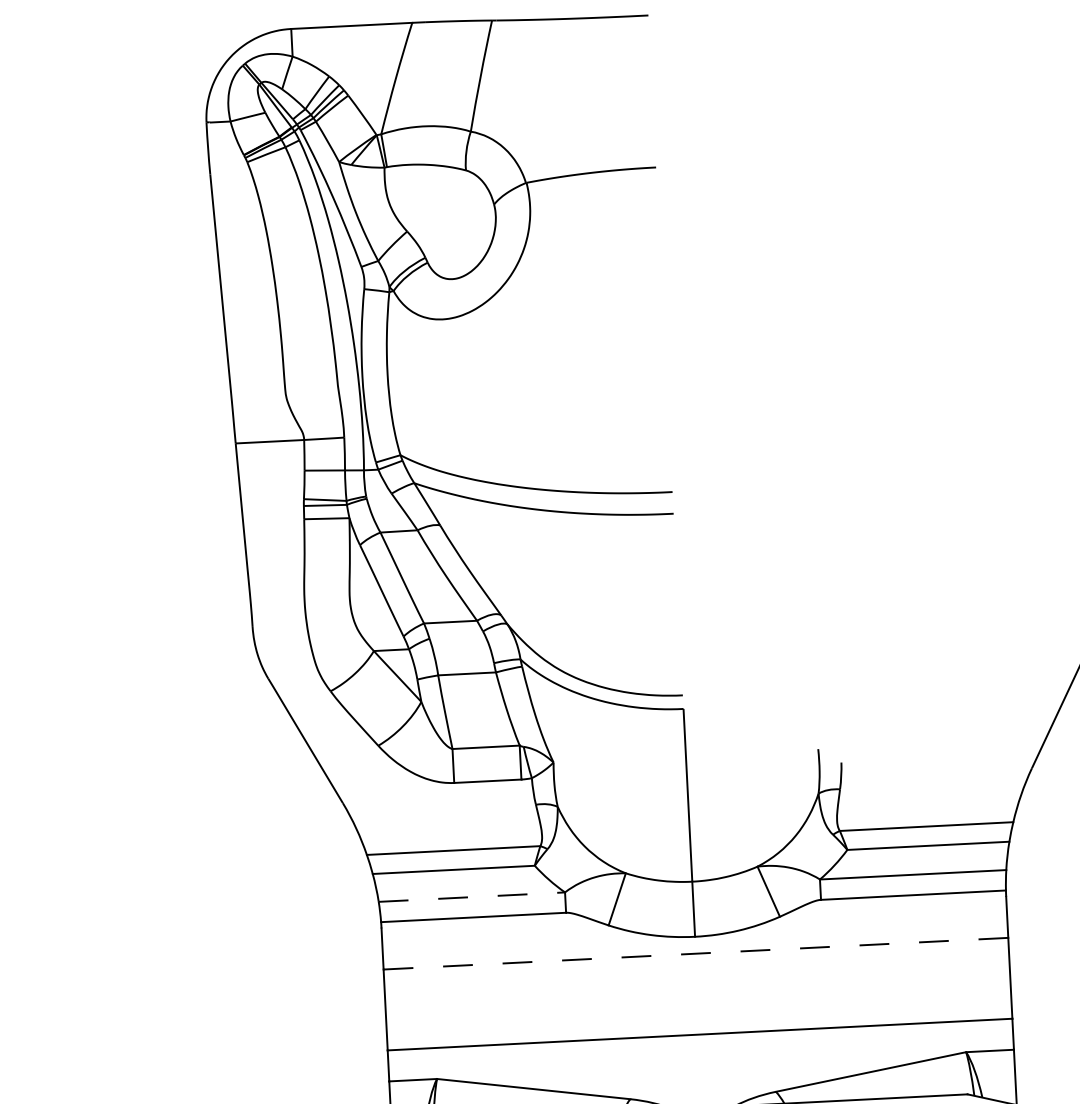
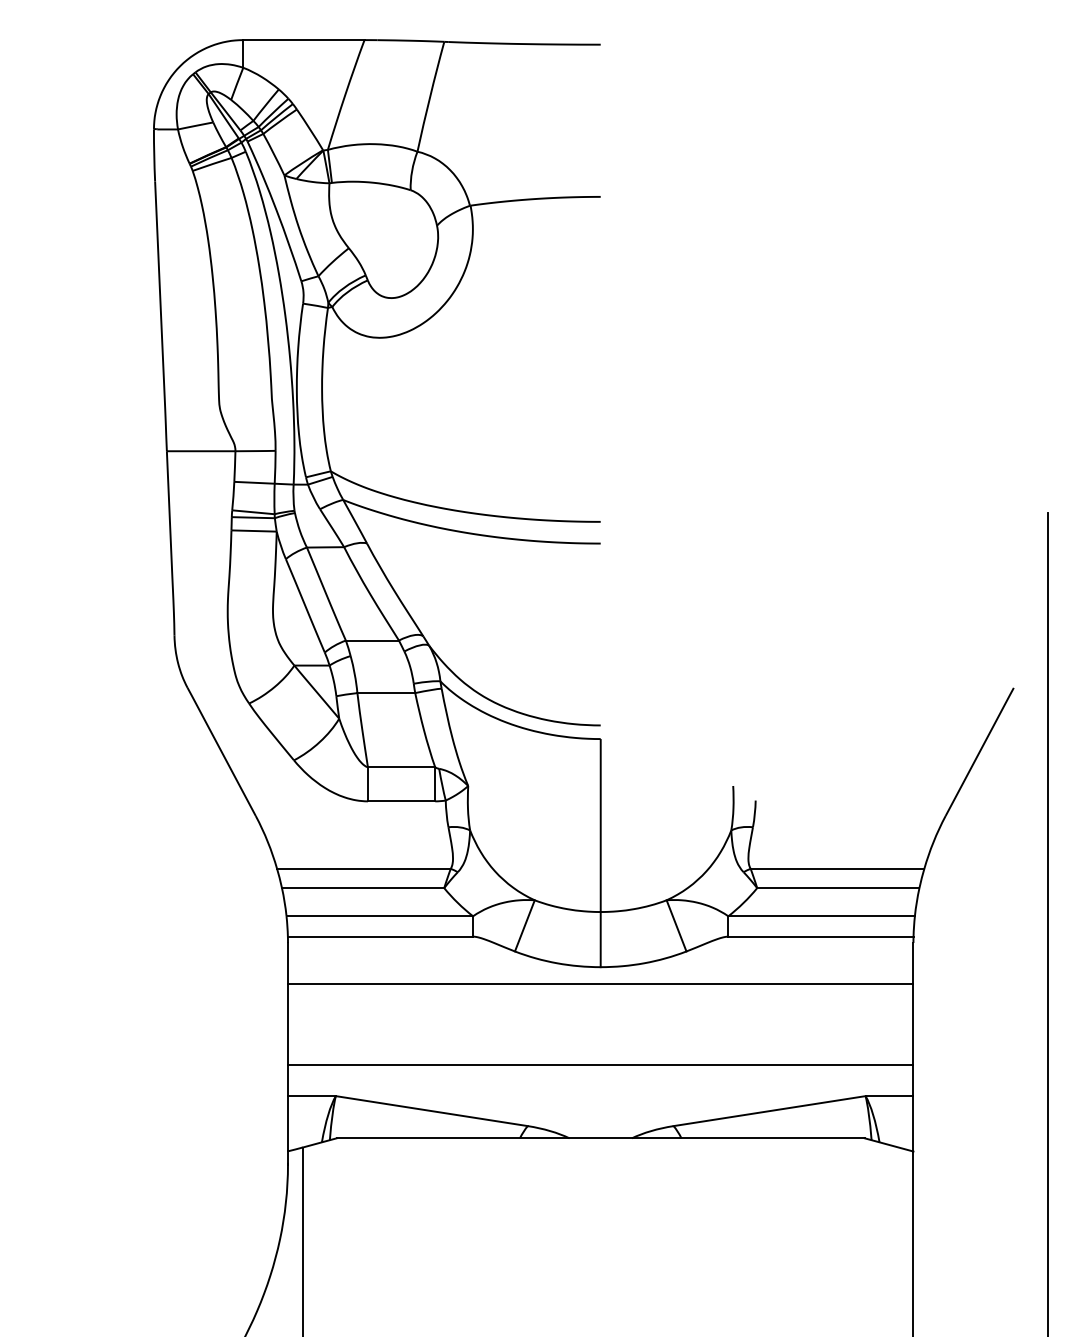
line: (472, 897) -> (380, 916), dashed -> solid
line: (695, 954) -> (600, 984), dashed -> solid

